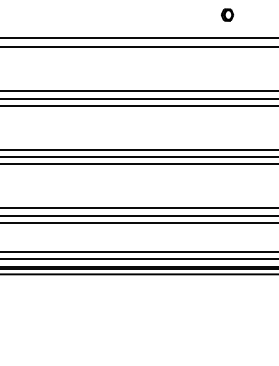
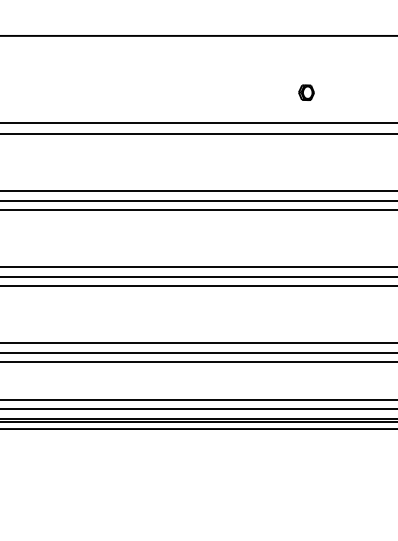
part: (227, 14) -> (306, 92), moved

